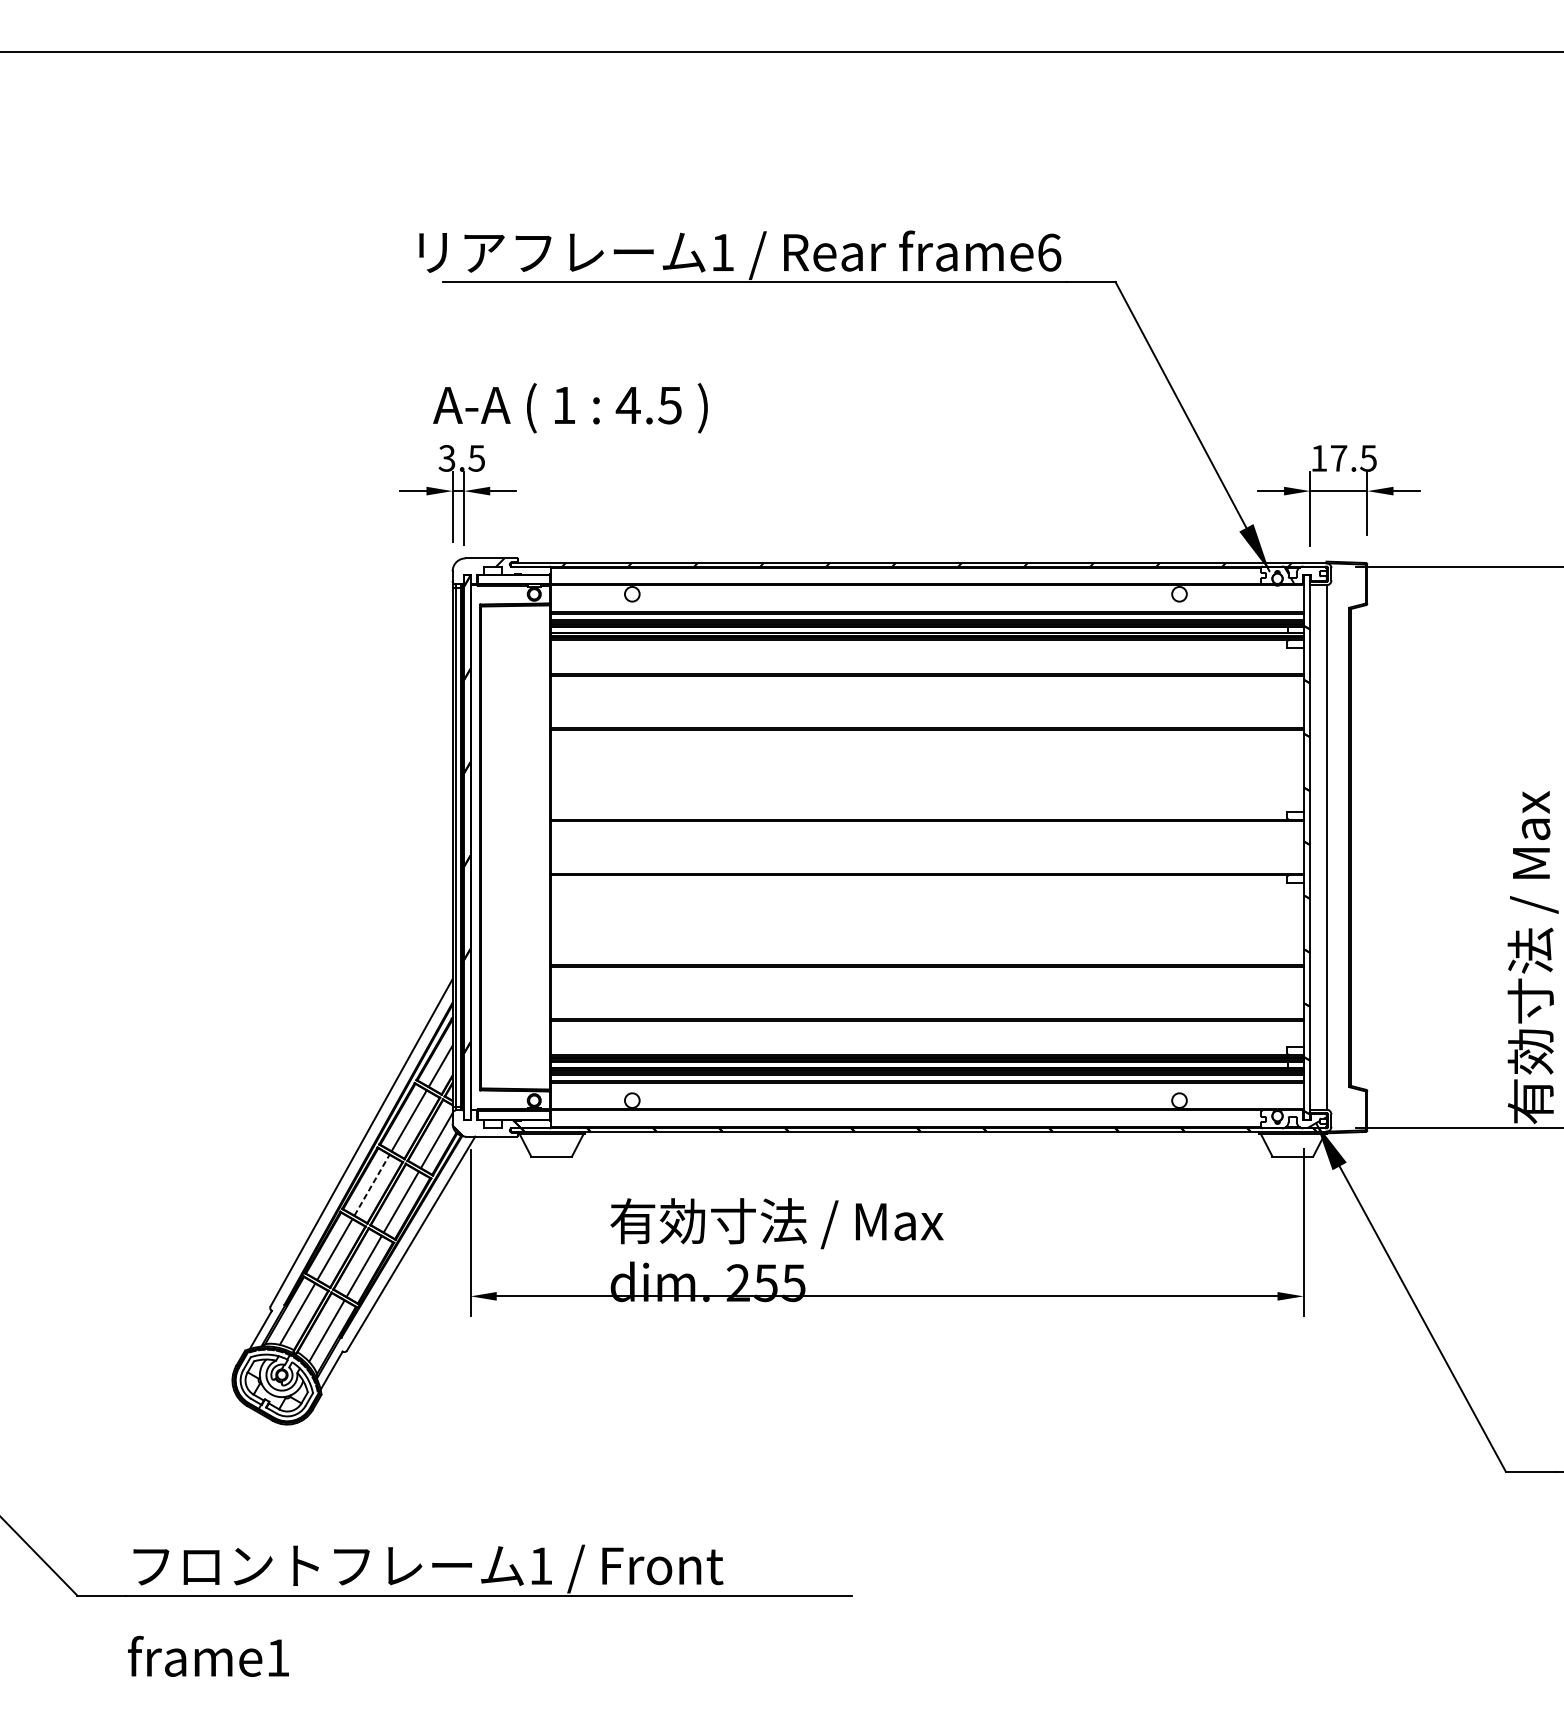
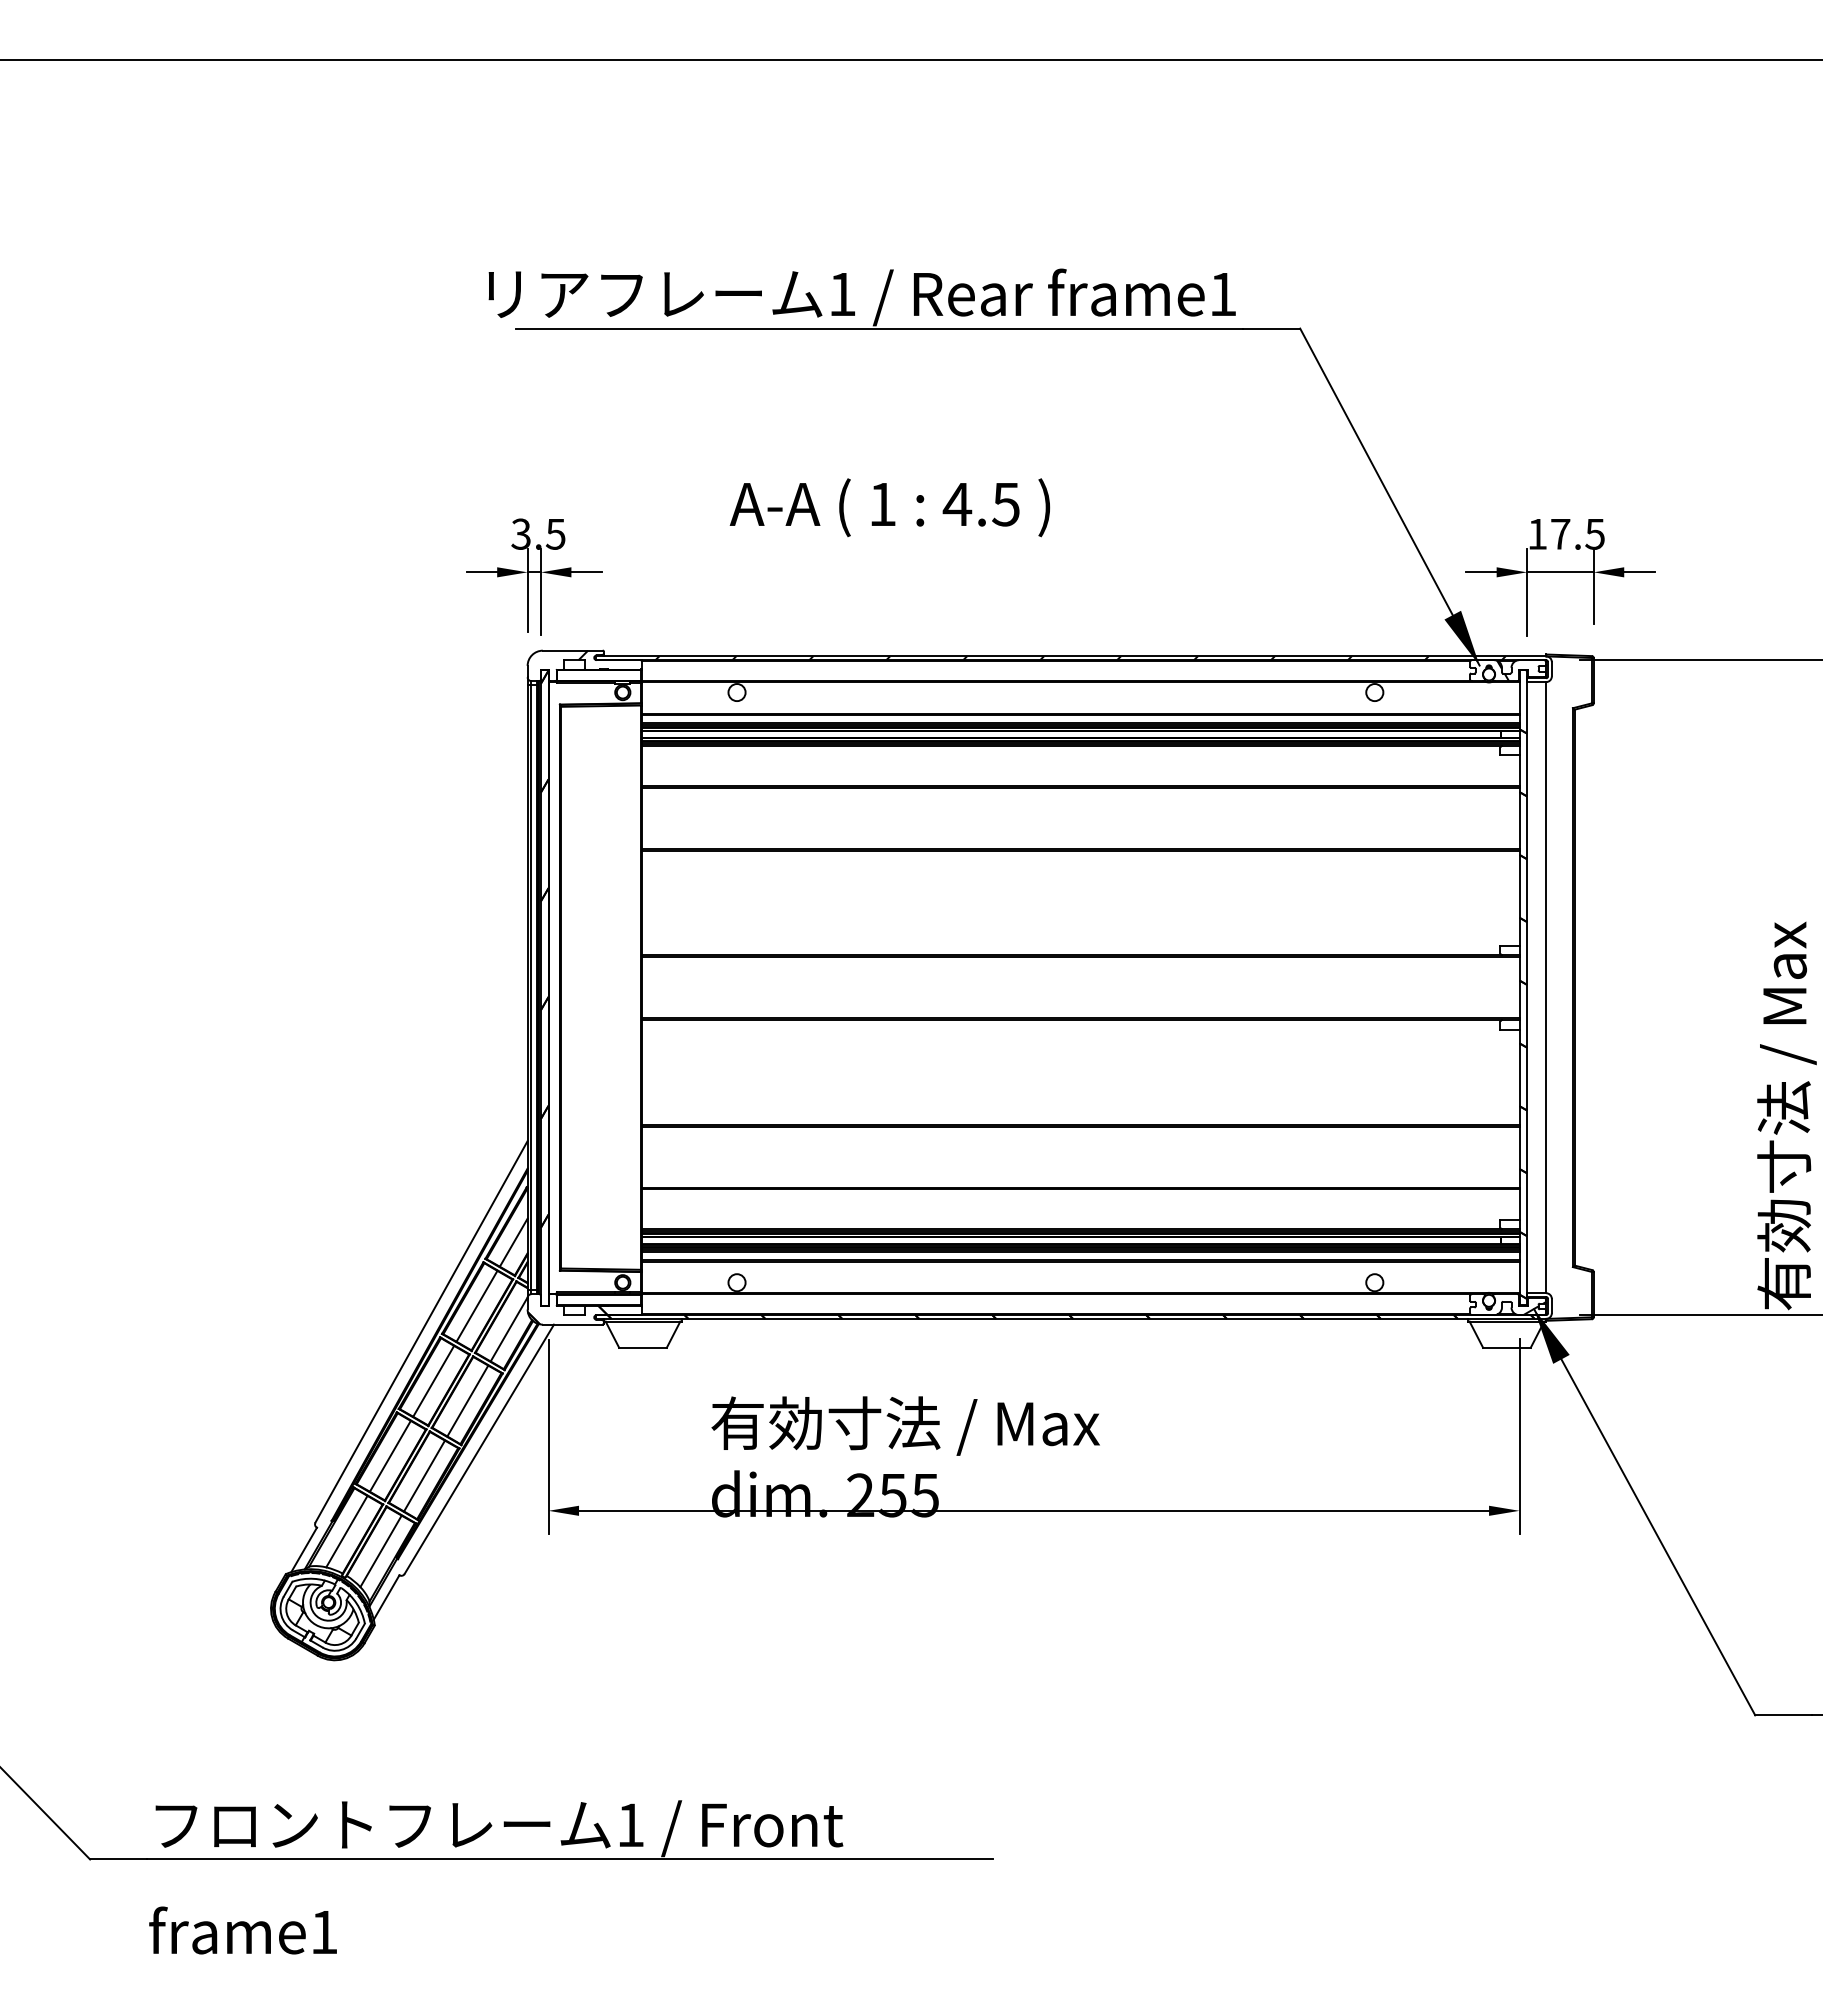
text: (1049, 252) -> (1223, 294), frame6 -> frame1
text: (570, 408) -> (889, 507), moved
line: (371, 1185) -> (433, 1381), dashed -> solid

